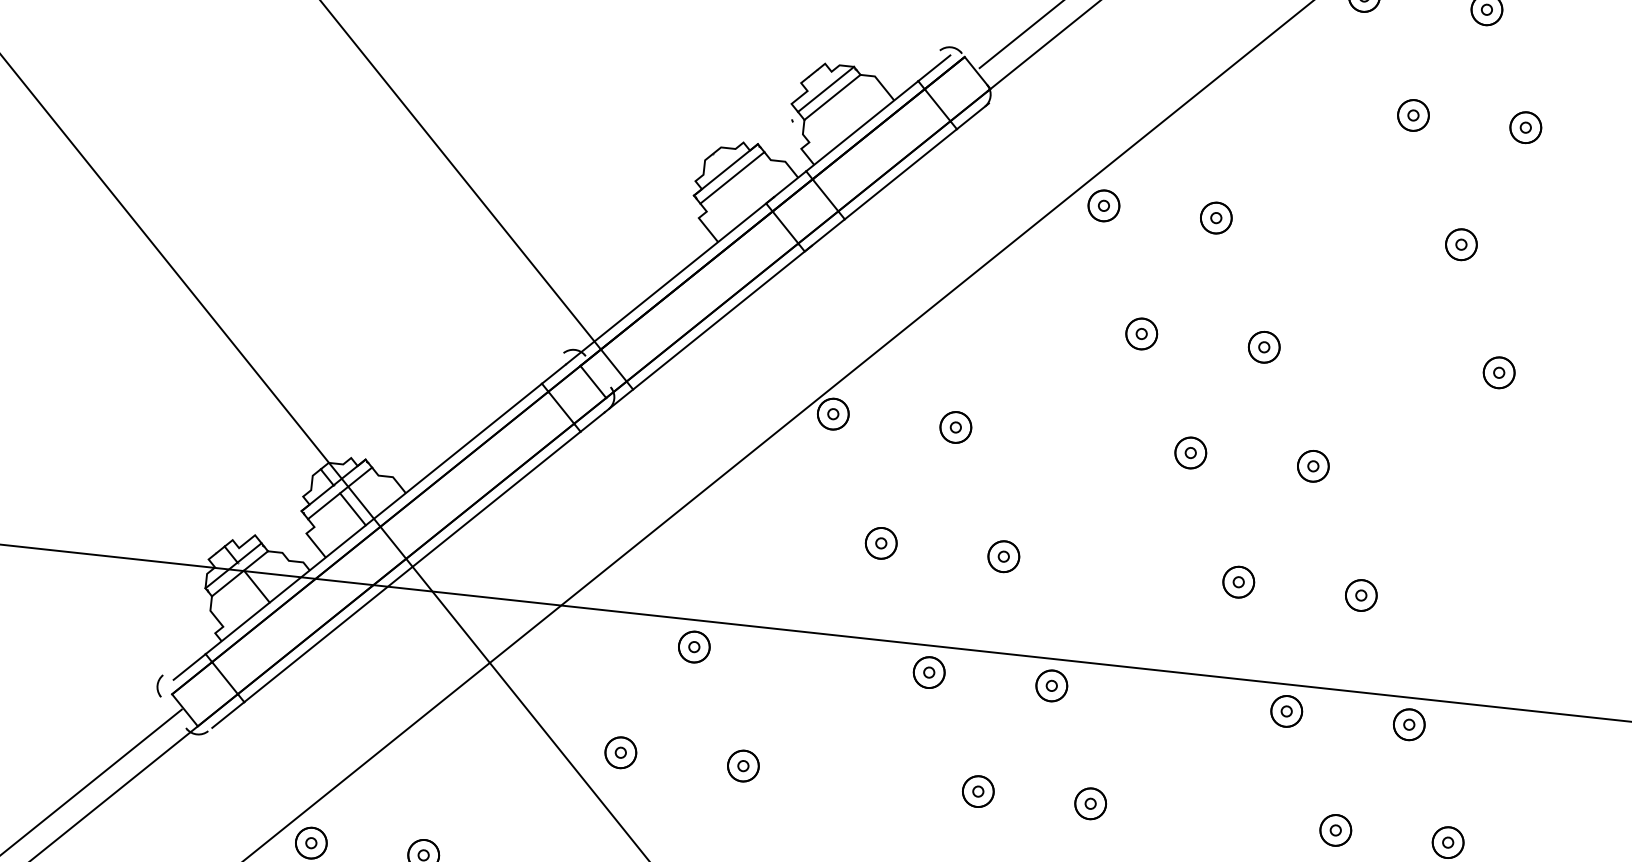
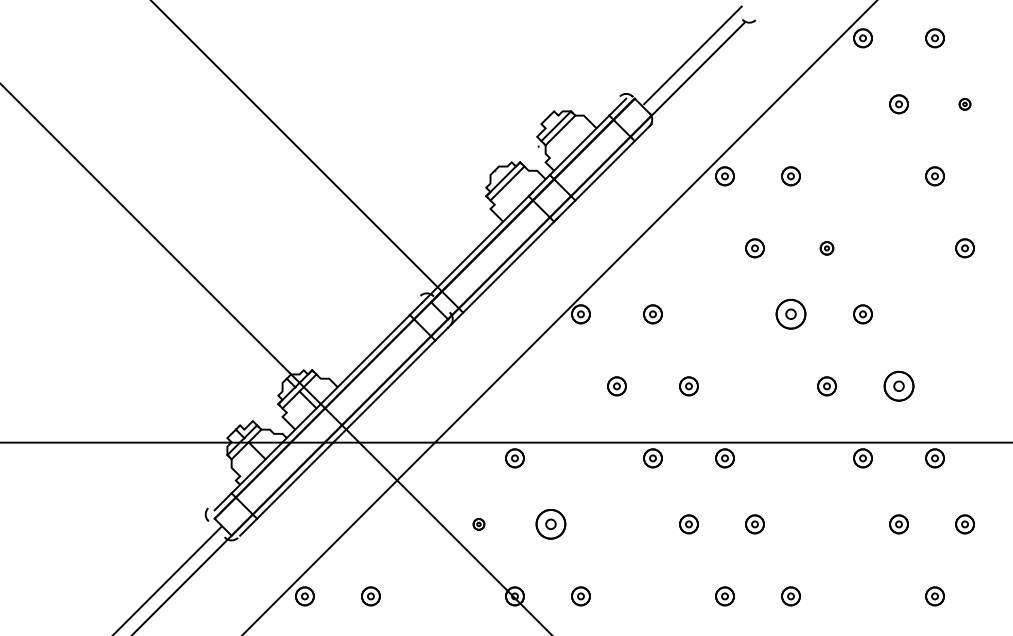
part: (1524, 127) -> (964, 104), size x0.6
part: (1263, 347) -> (826, 248), size x0.7
part: (1189, 453) -> (790, 314), size x1.6
part: (1360, 595) -> (898, 386), size x1.6
part: (620, 752) -> (478, 524), size x0.6
part: (742, 766) -> (550, 524), size x1.6

